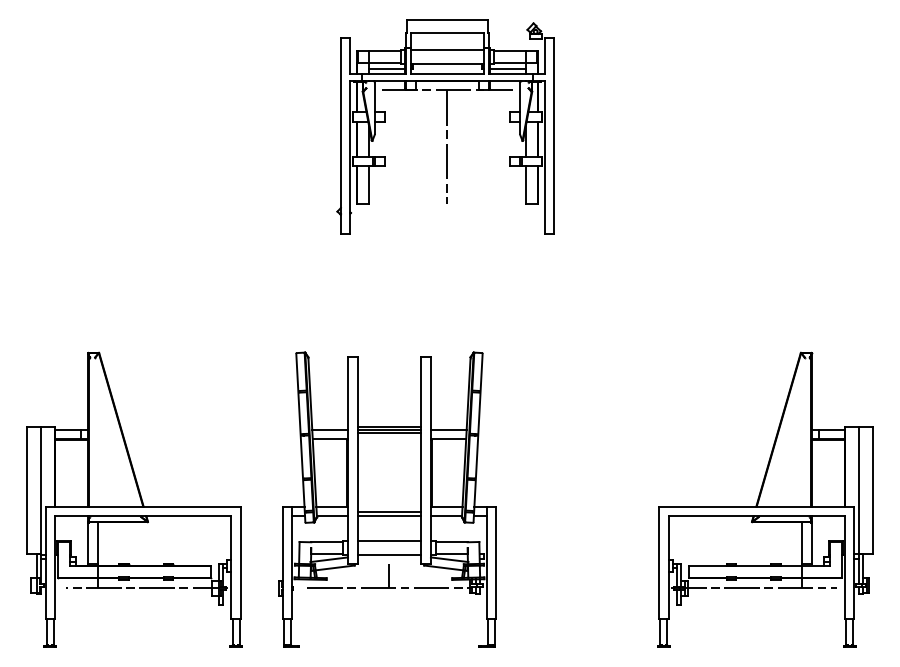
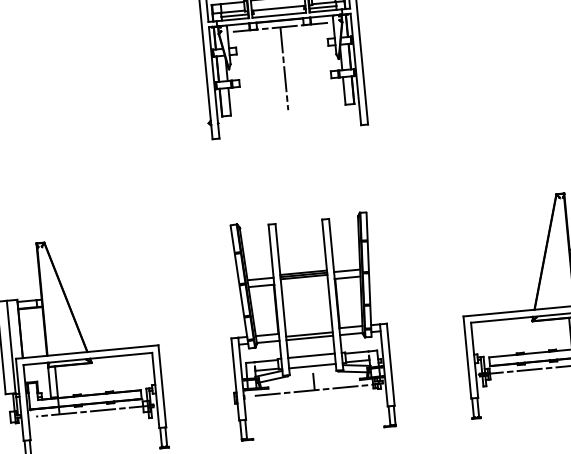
part: (387, 499) -> (307, 325), moved

